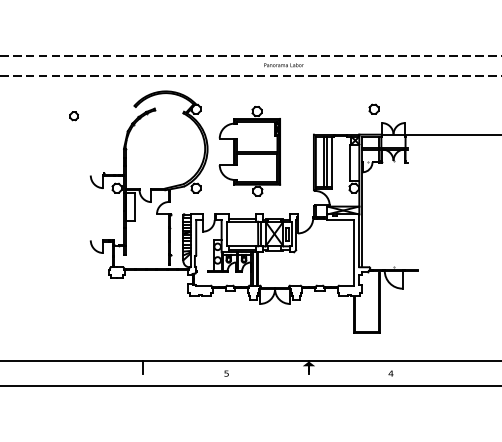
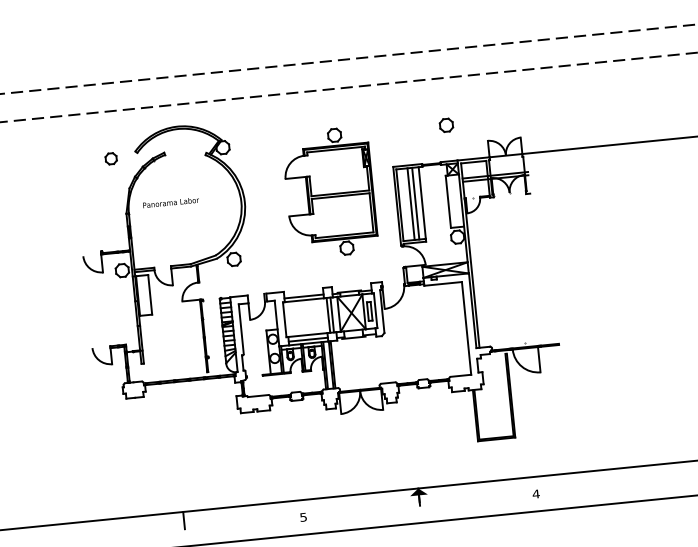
text: (283, 65) -> (170, 203), moved
part: (373, 108) -> (445, 124), moved
part: (73, 116) -> (110, 159), moved
part: (249, 151) -> (329, 193), moved

